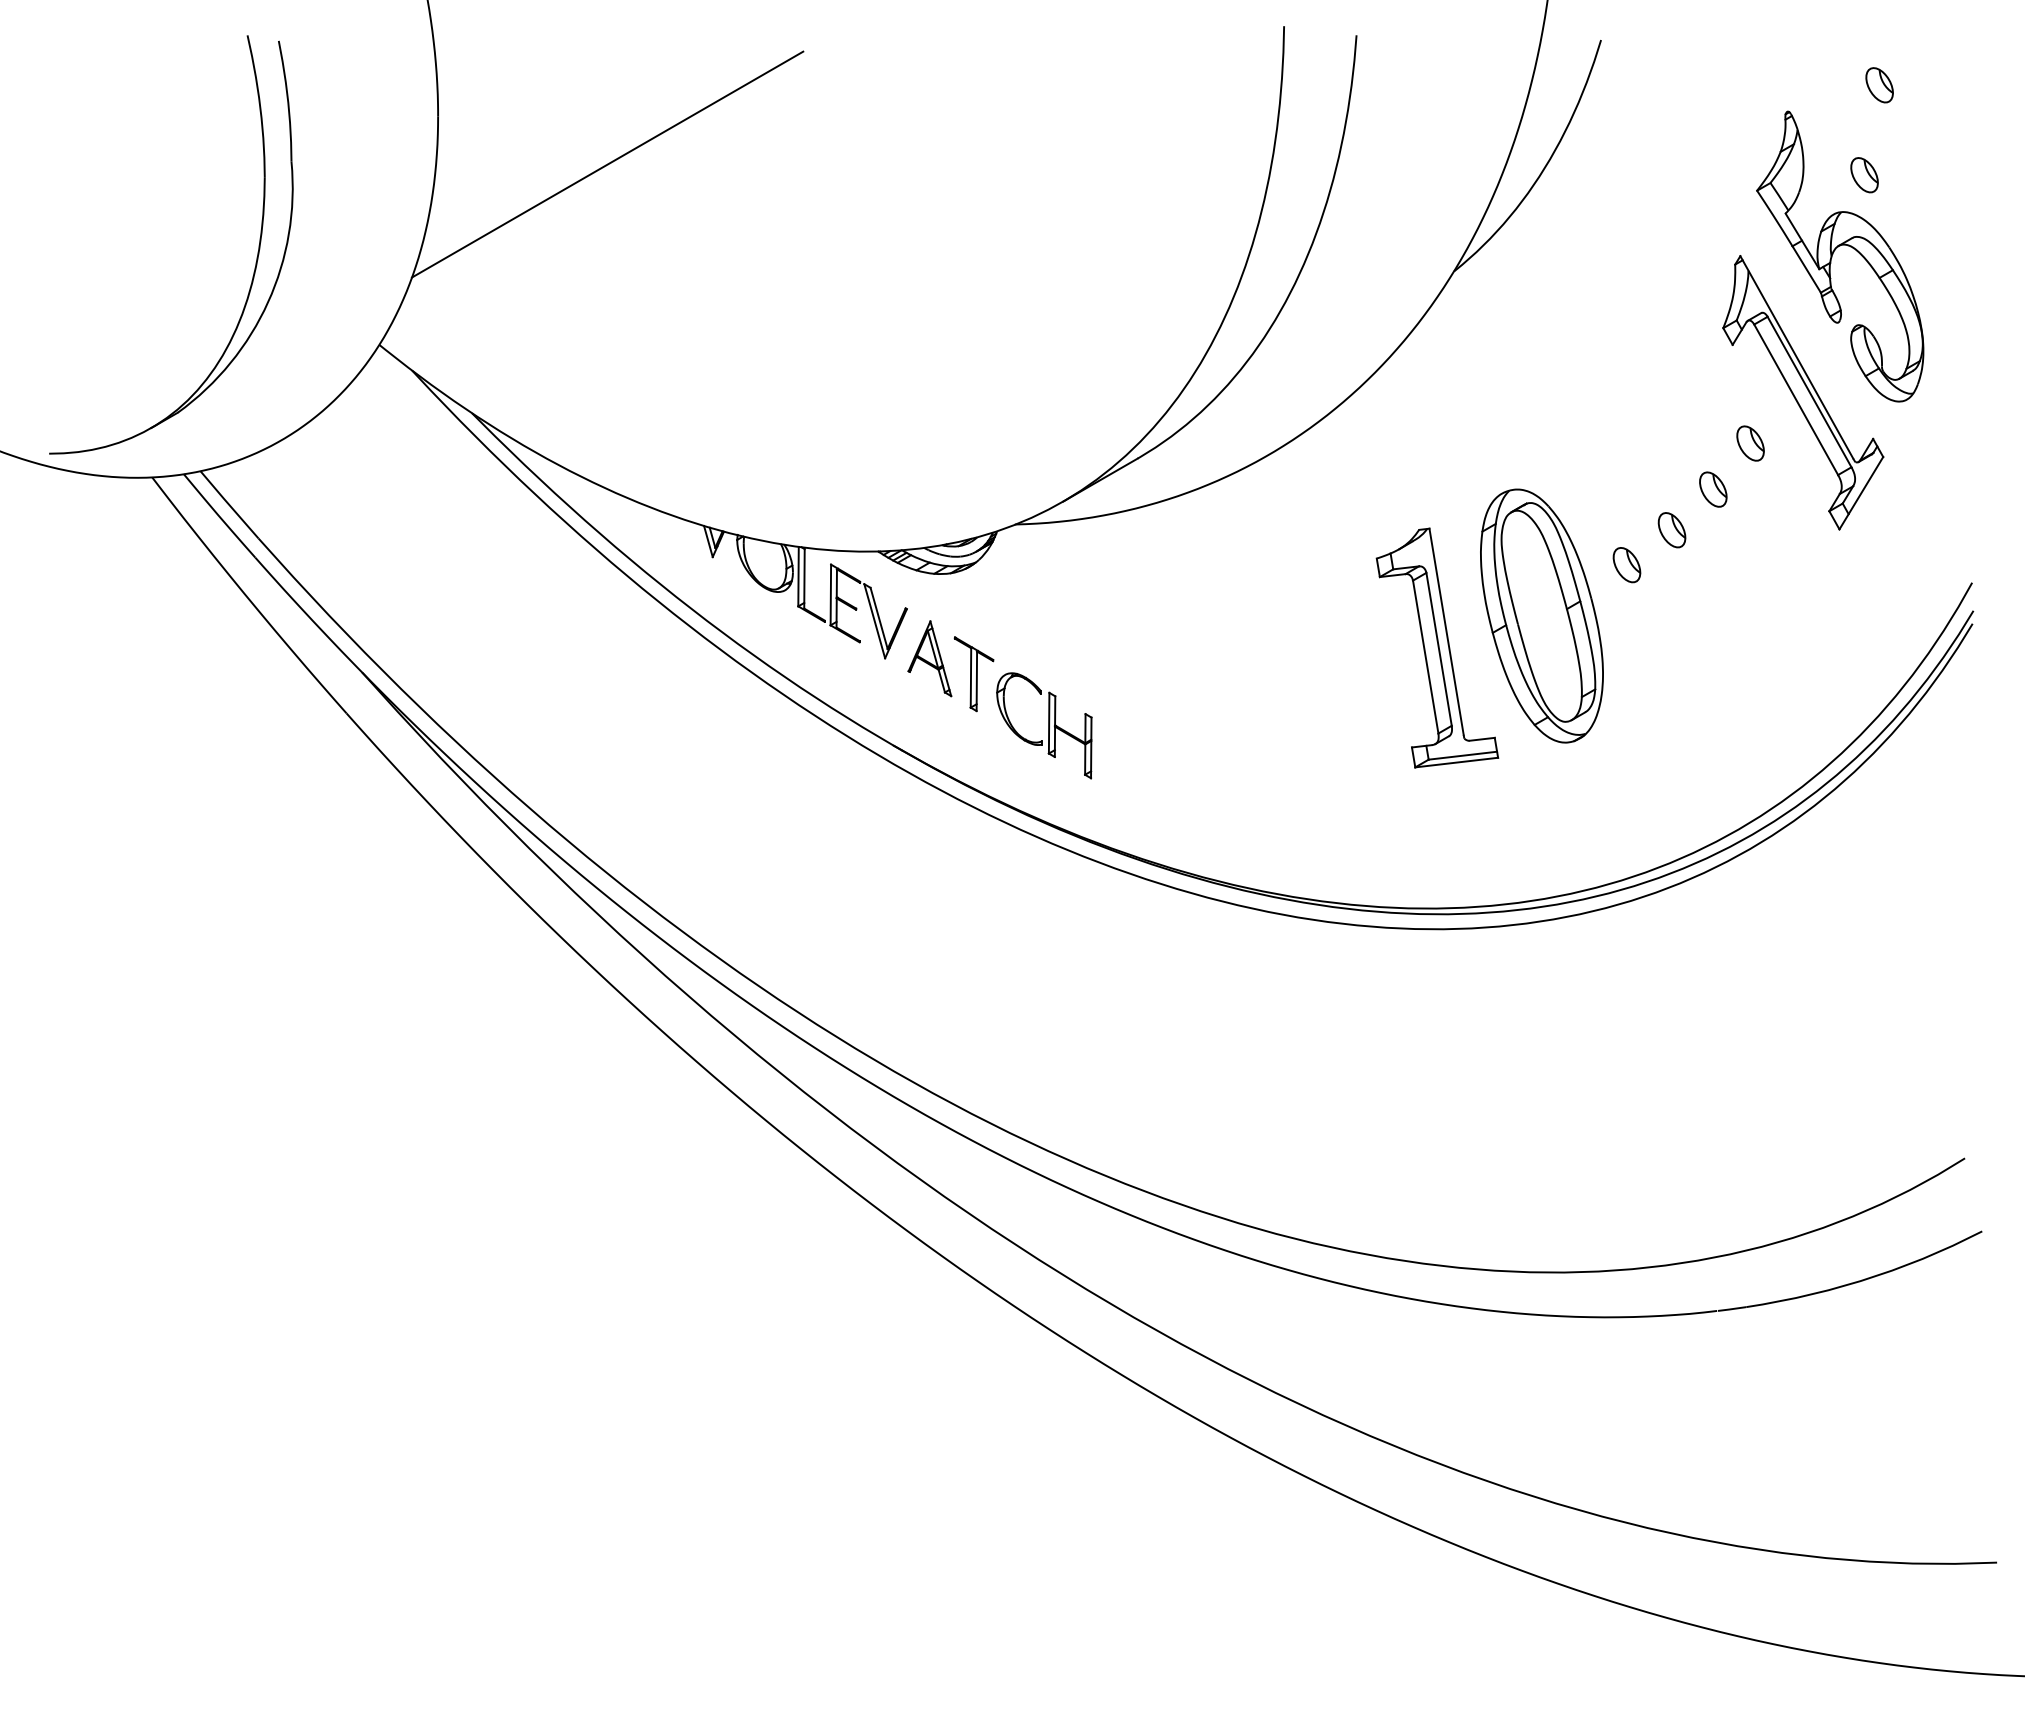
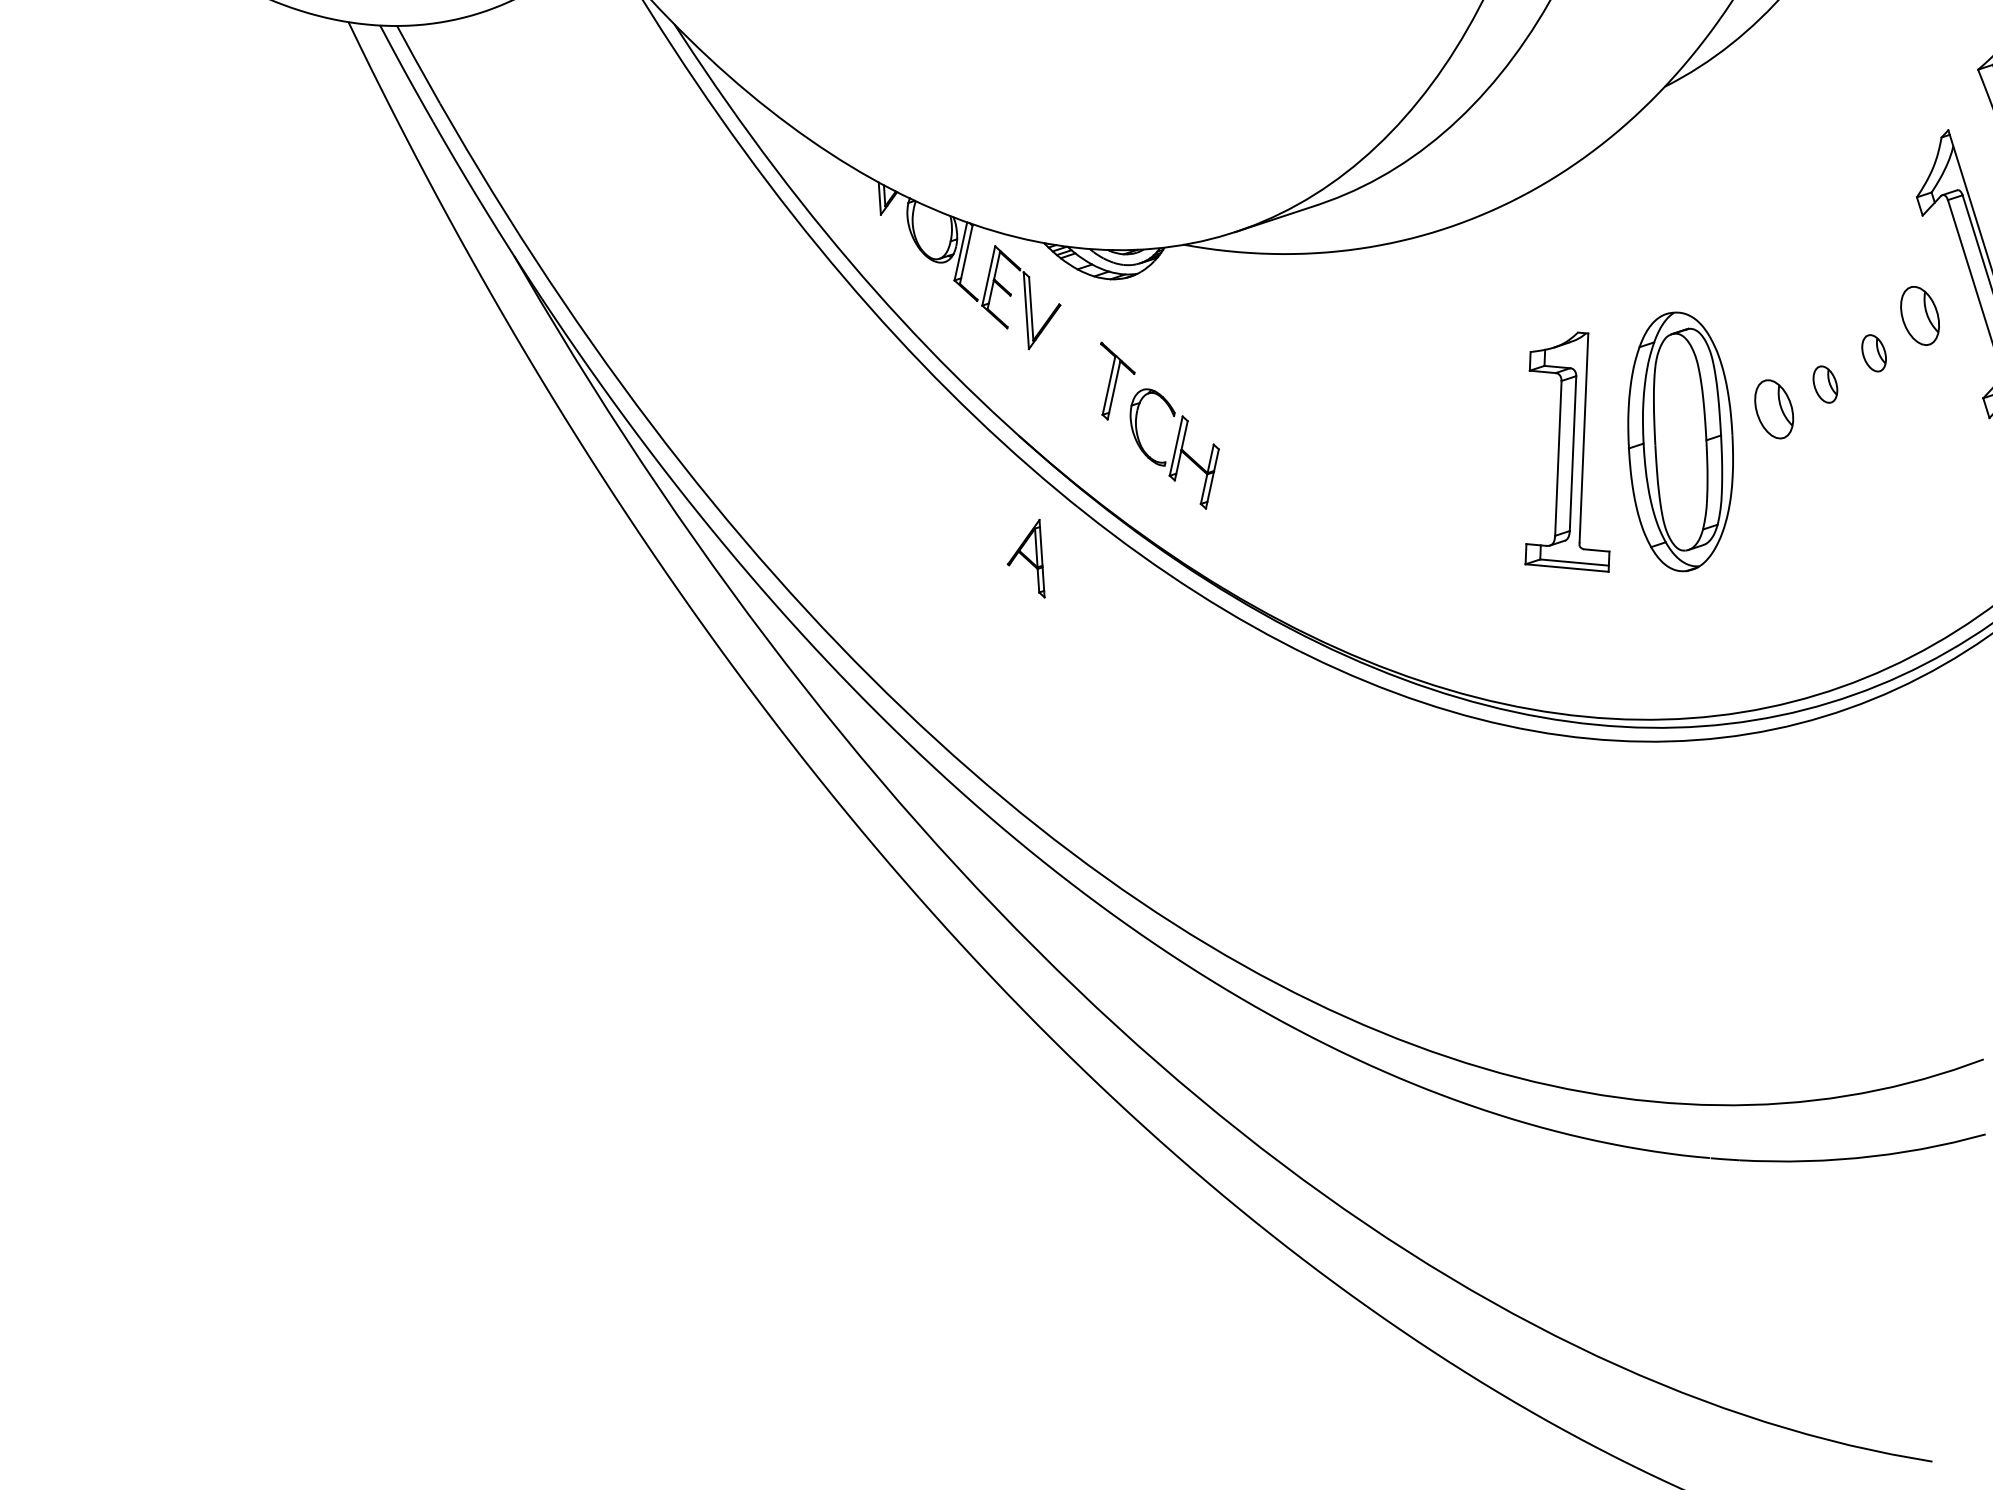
part: (1750, 443) -> (1919, 315), size x1.6
part: (1626, 565) -> (1773, 409), size x1.6
part: (929, 658) -> (1031, 556), moved

